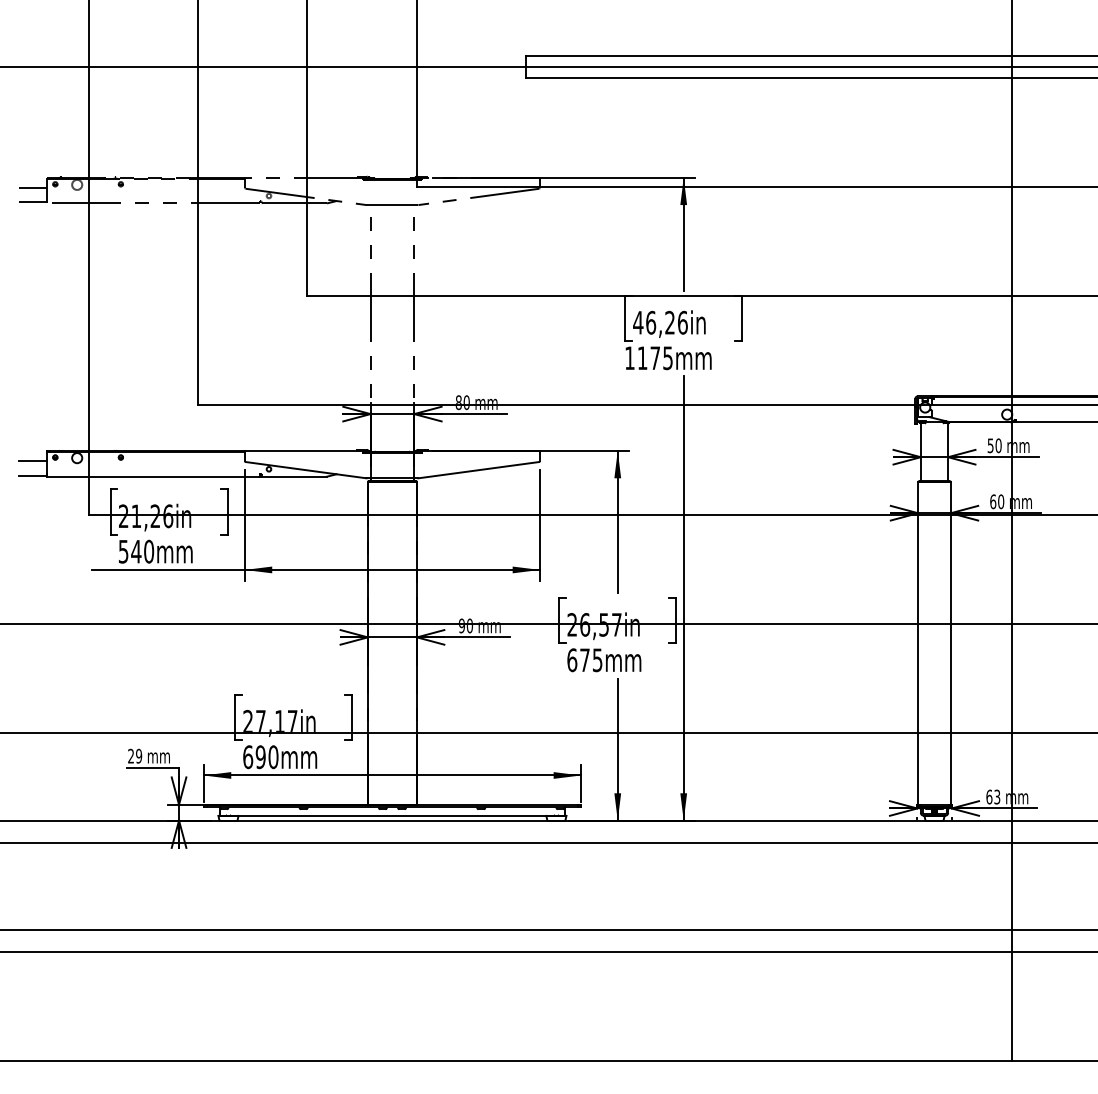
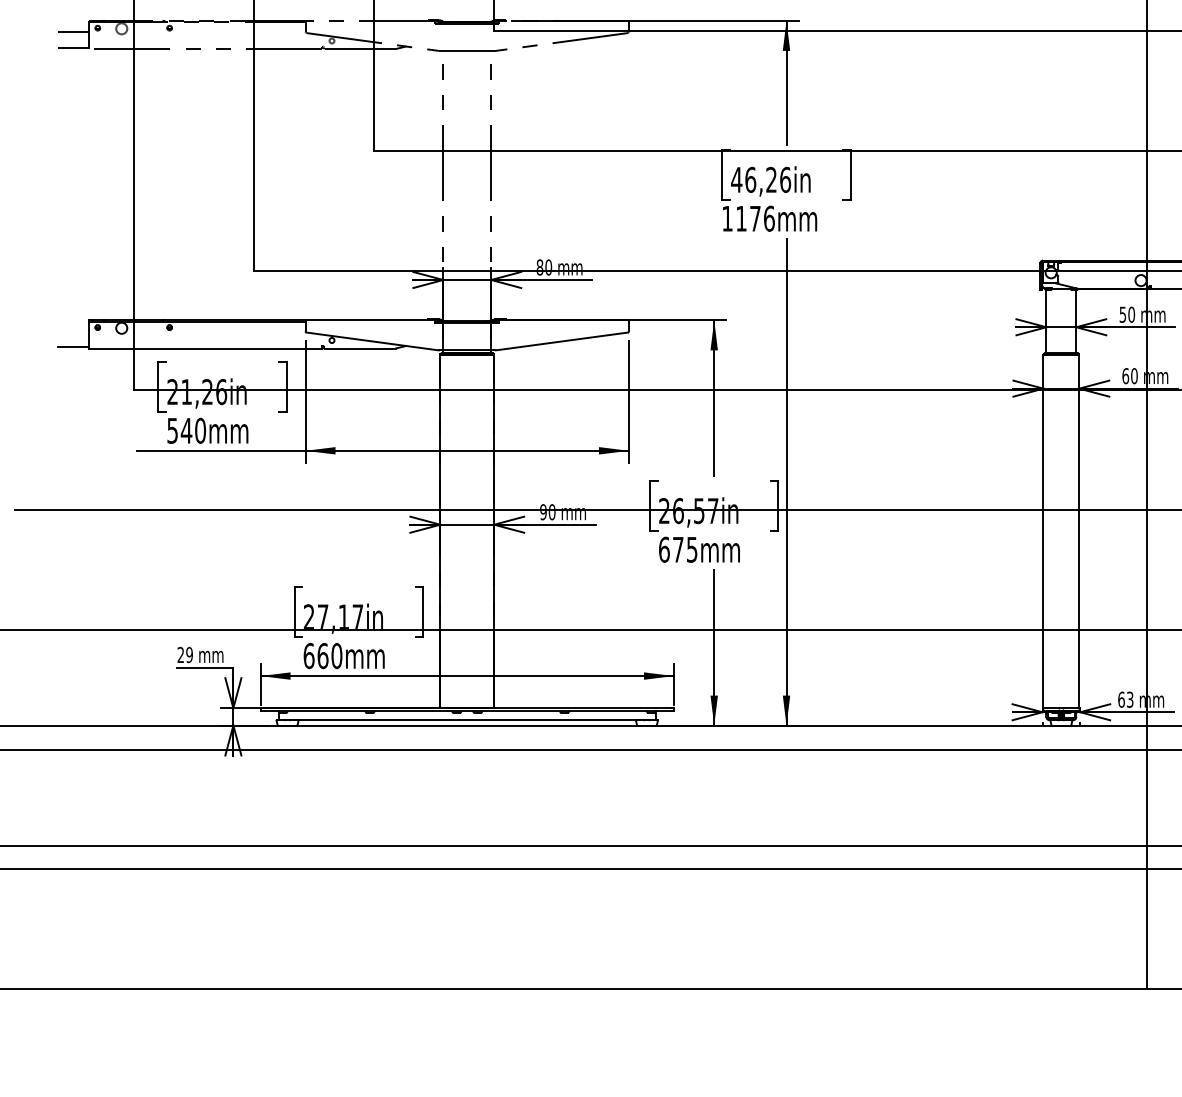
text: (668, 358) -> (769, 219), 1175mm -> 1176mm
line: (32, 460) -> (72, 330), removed
text: (260, 757) -> (322, 656), 690mm -> 660mm

